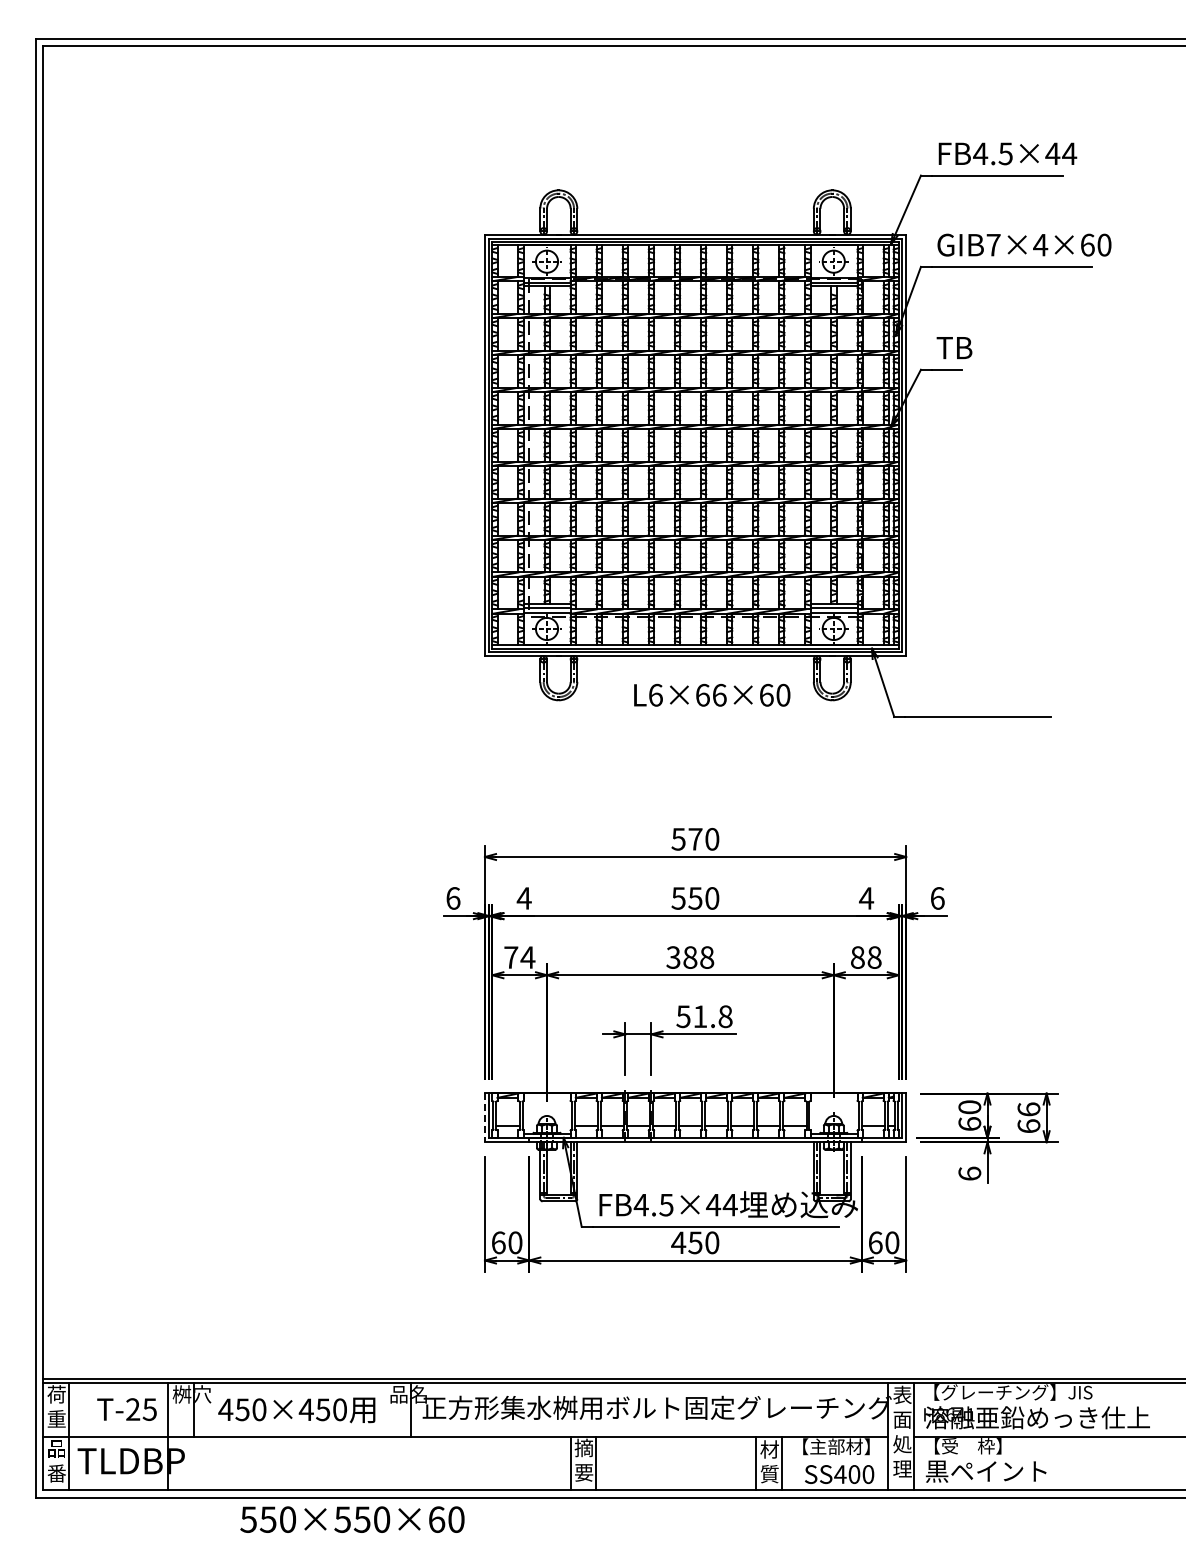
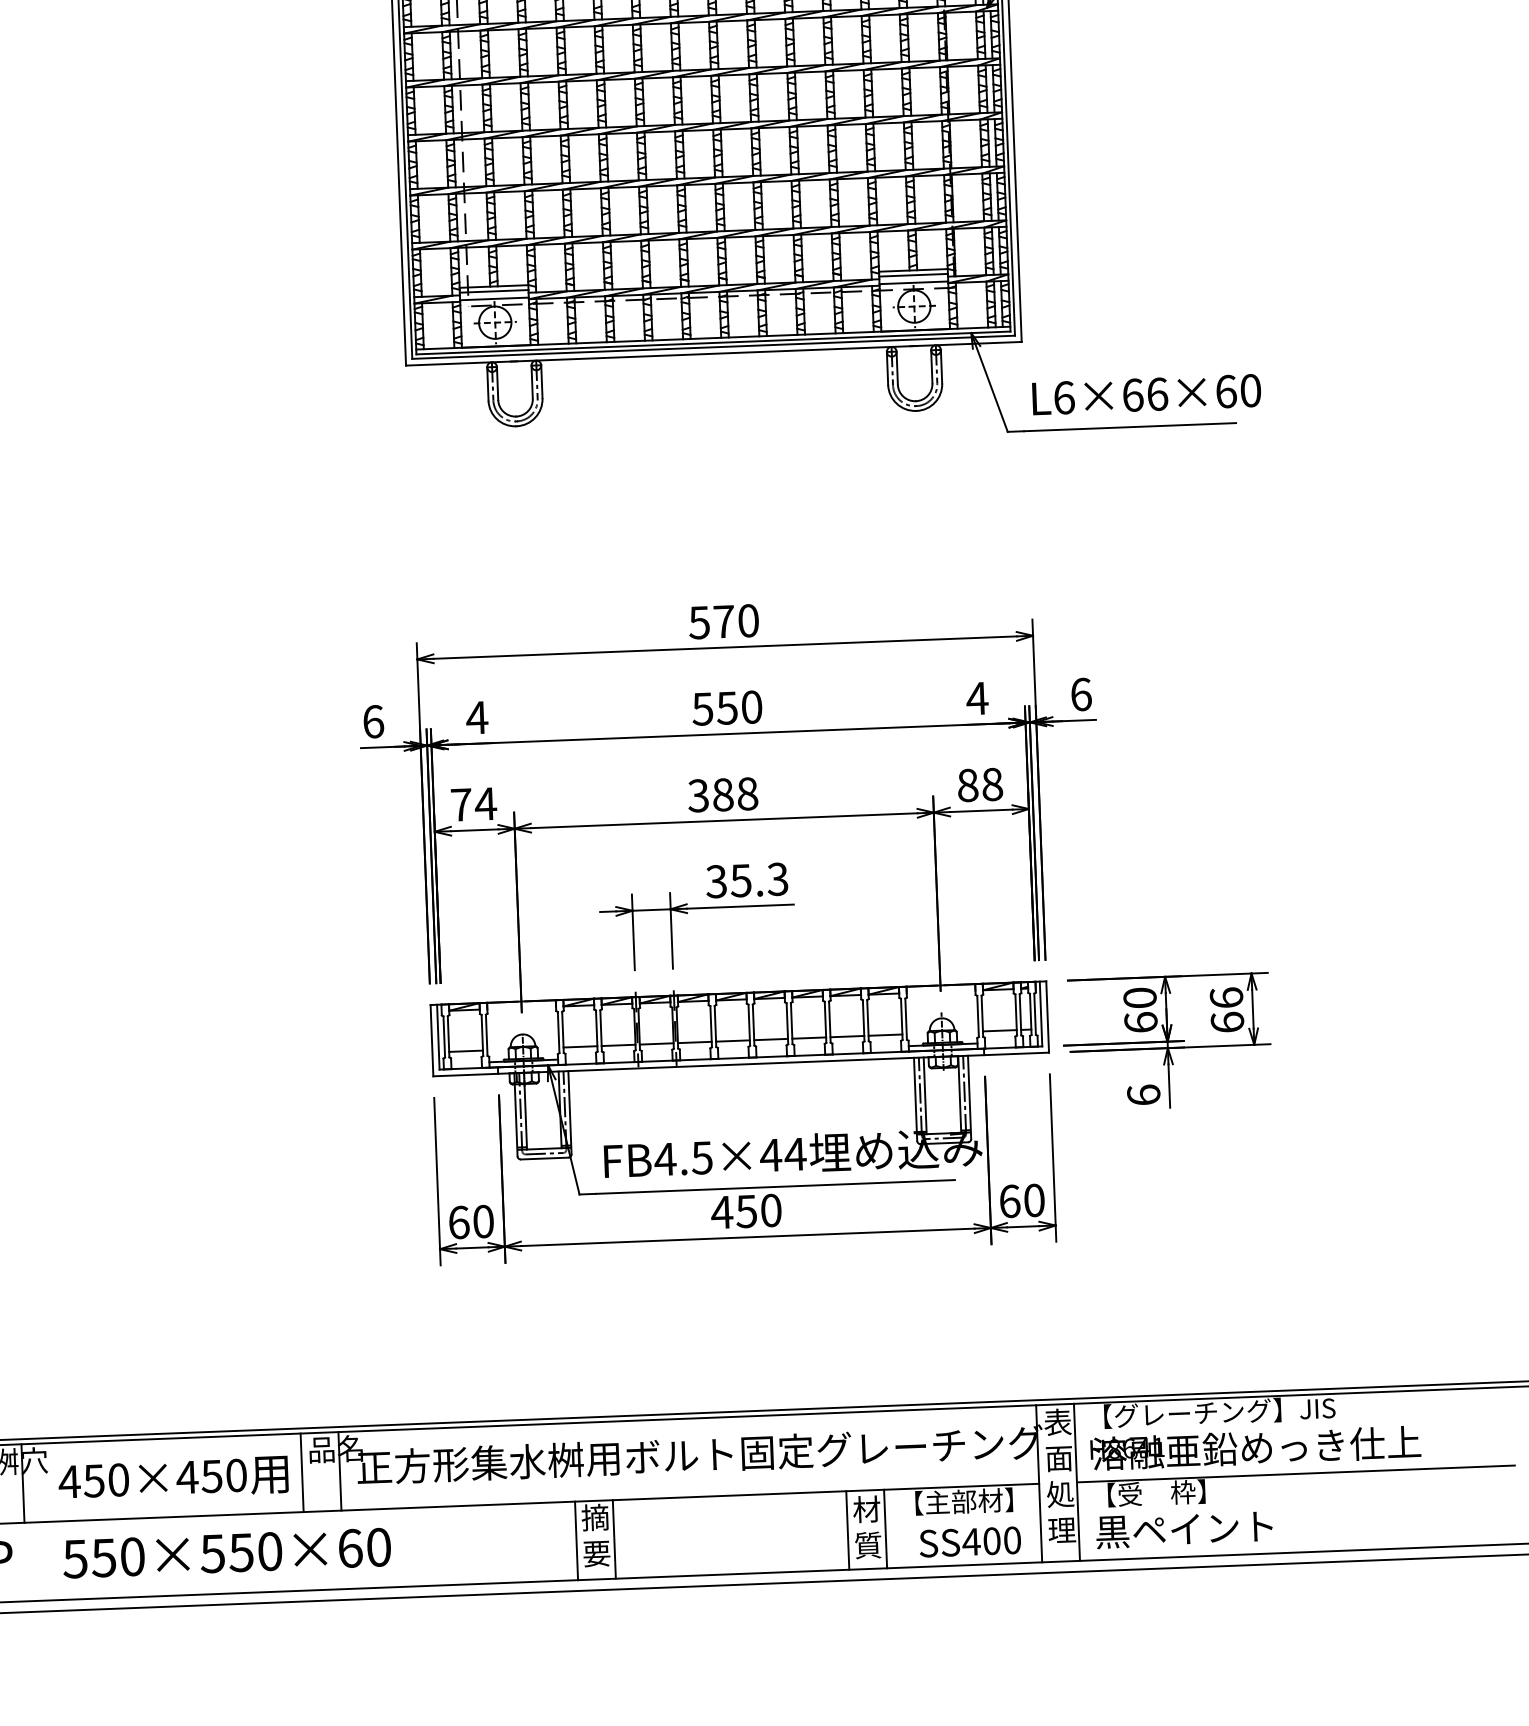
text: (712, 694) -> (1147, 393), moved
text: (704, 1016) -> (747, 880), 51.8 -> 35.3
line: (484, 1118) -> (431, 1041), dashed -> solid
line: (384, 1409) -> (301, 1472), added
text: (352, 1519) -> (227, 1552), moved

